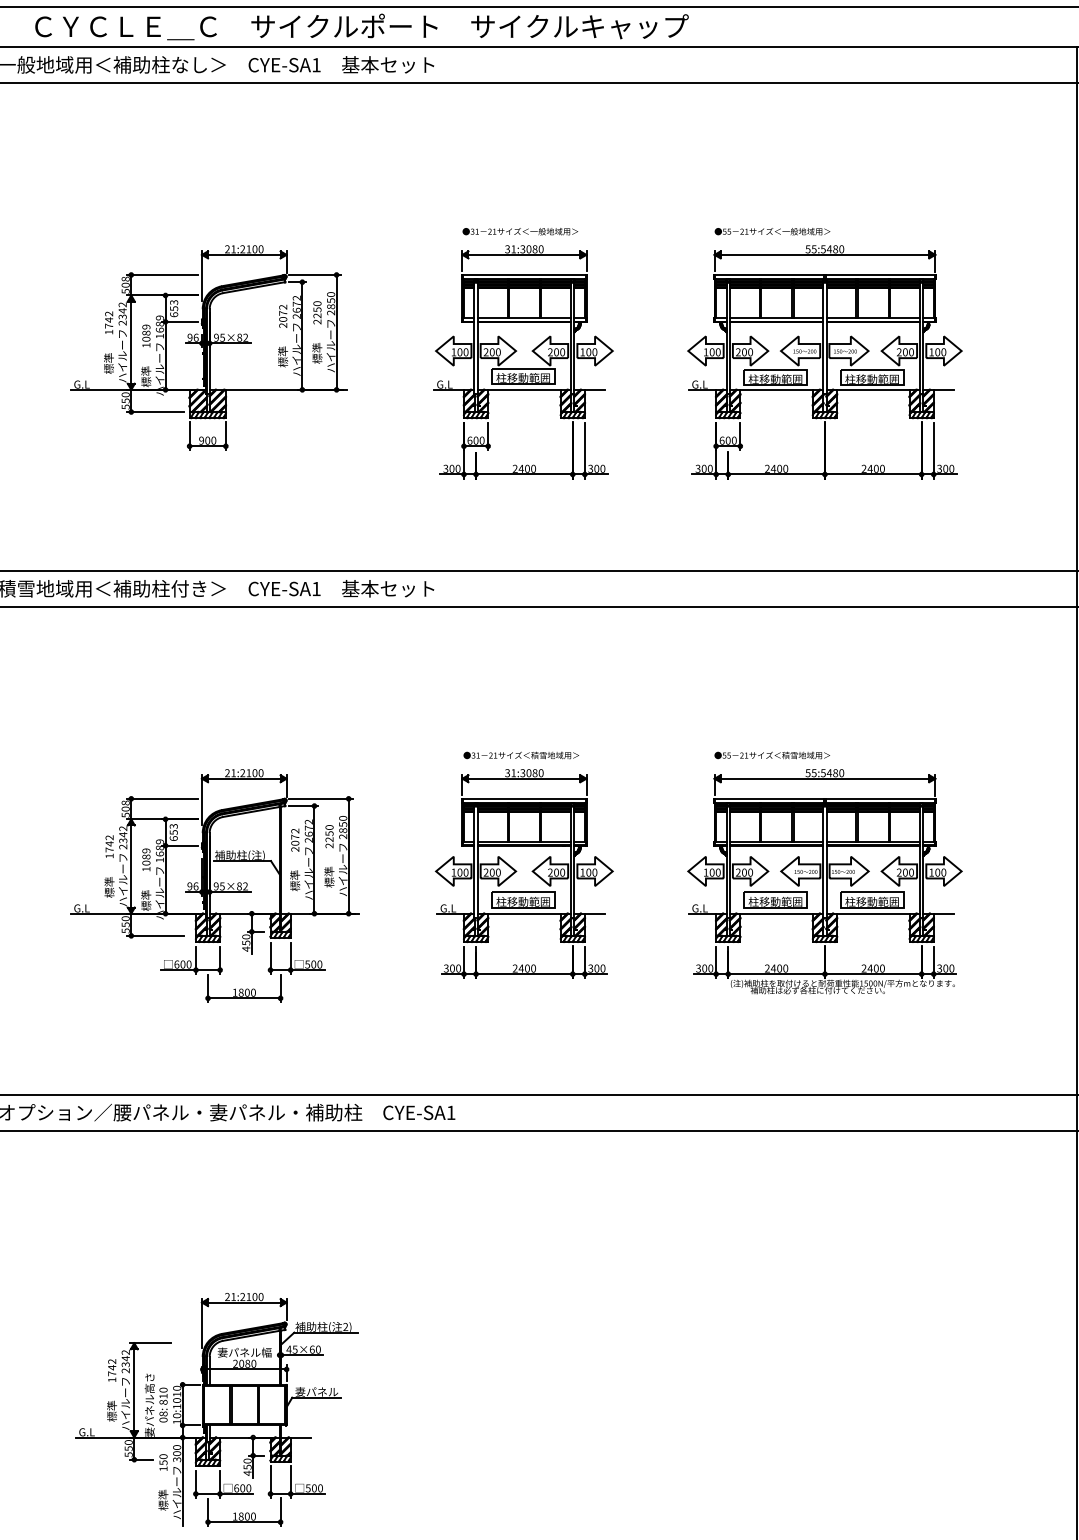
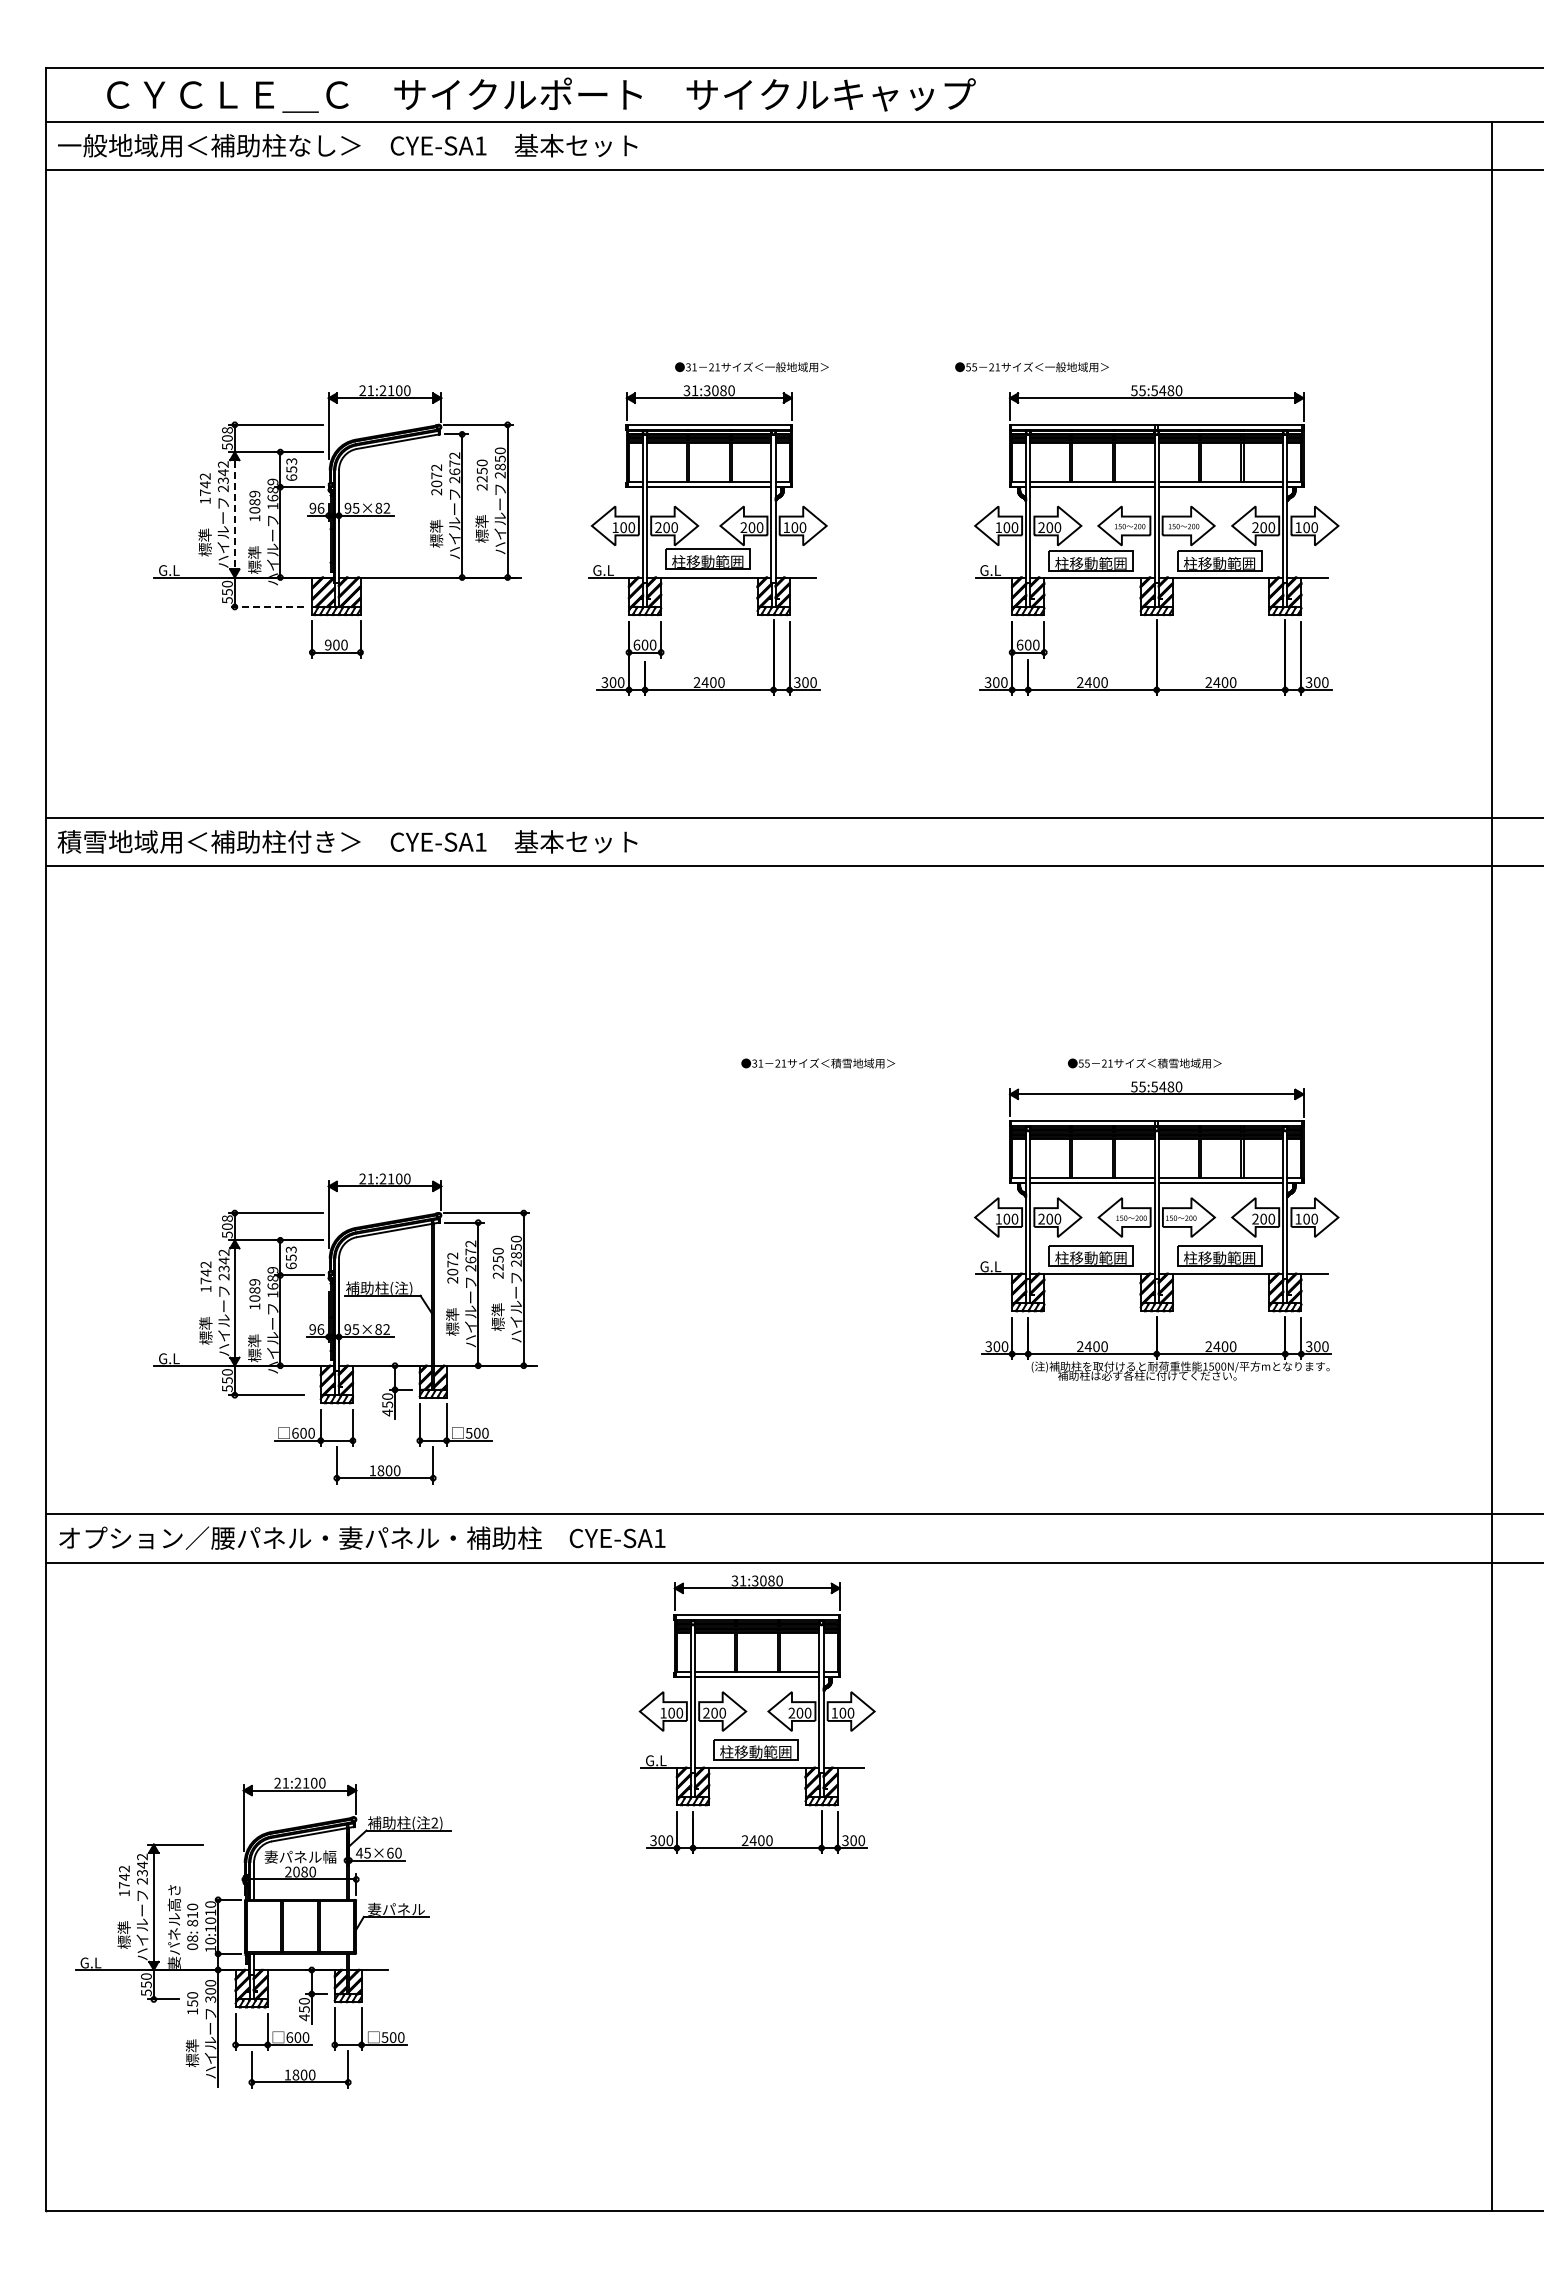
text: (772, 231) -> (1031, 367), moved
line: (131, 342) -> (234, 514), solid -> dashed
part: (523, 362) -> (707, 540), moved
line: (155, 411) -> (266, 606), solid -> dashed
text: (521, 755) -> (818, 1063), moved
text: (772, 755) -> (1144, 1063), moved
part: (523, 873) -> (756, 1714), moved
part: (214, 885) -> (345, 1328), moved
part: (216, 1409) -> (263, 1932), moved

